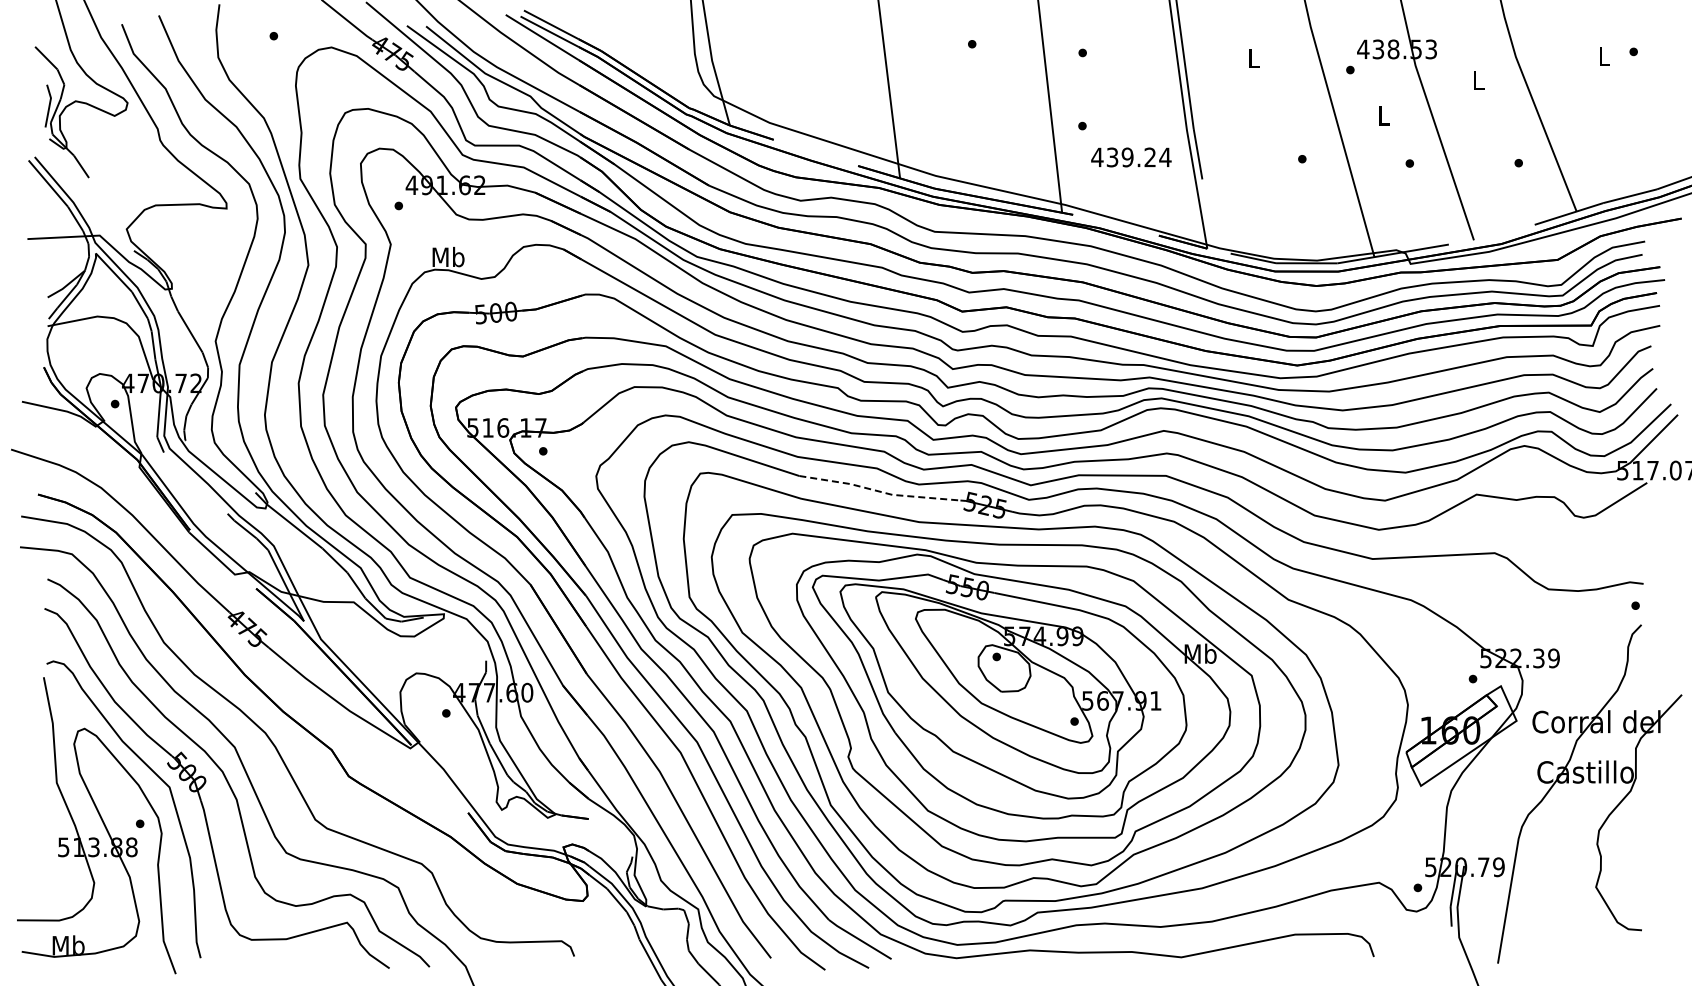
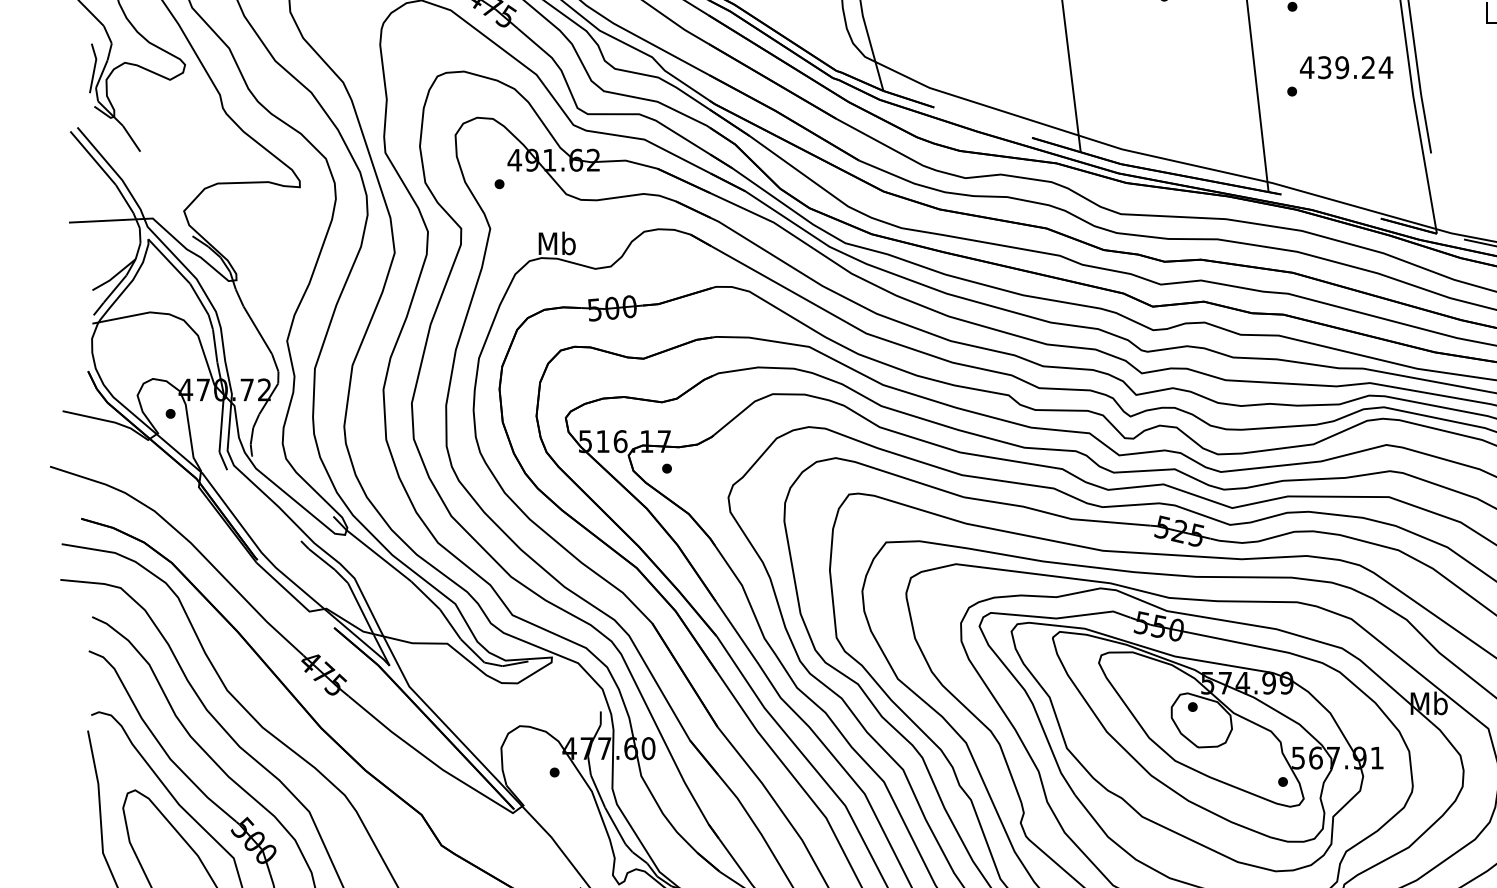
text: (1131, 157) -> (1346, 67), moved
line: (879, 491) -> (1056, 515), dashed -> solid

